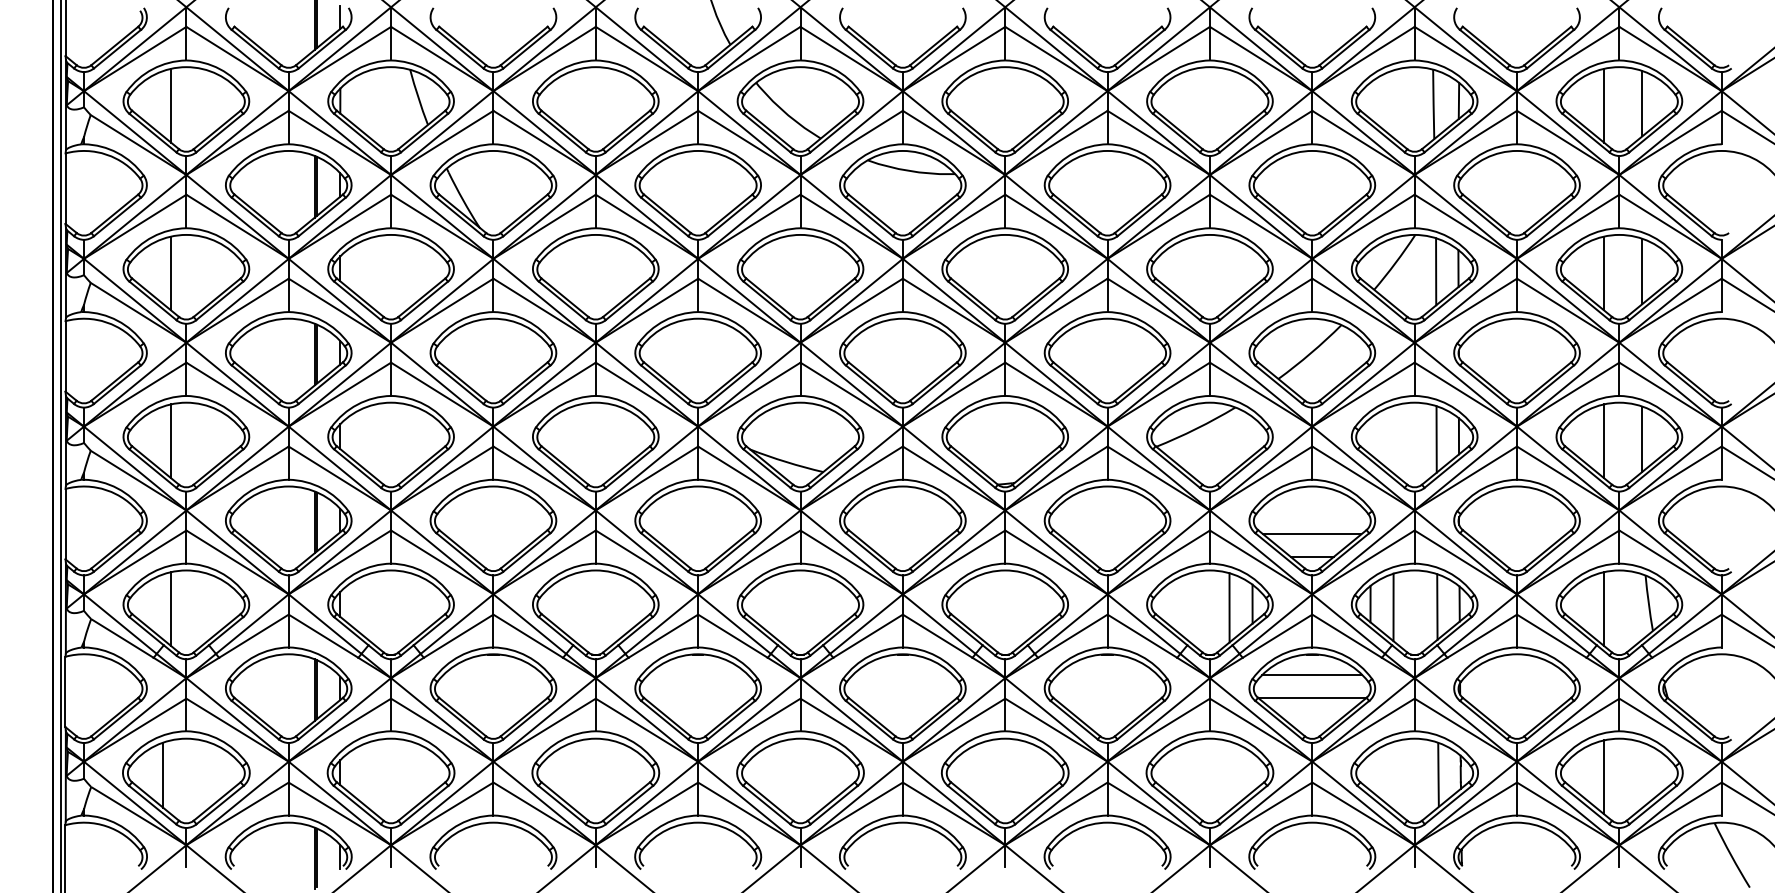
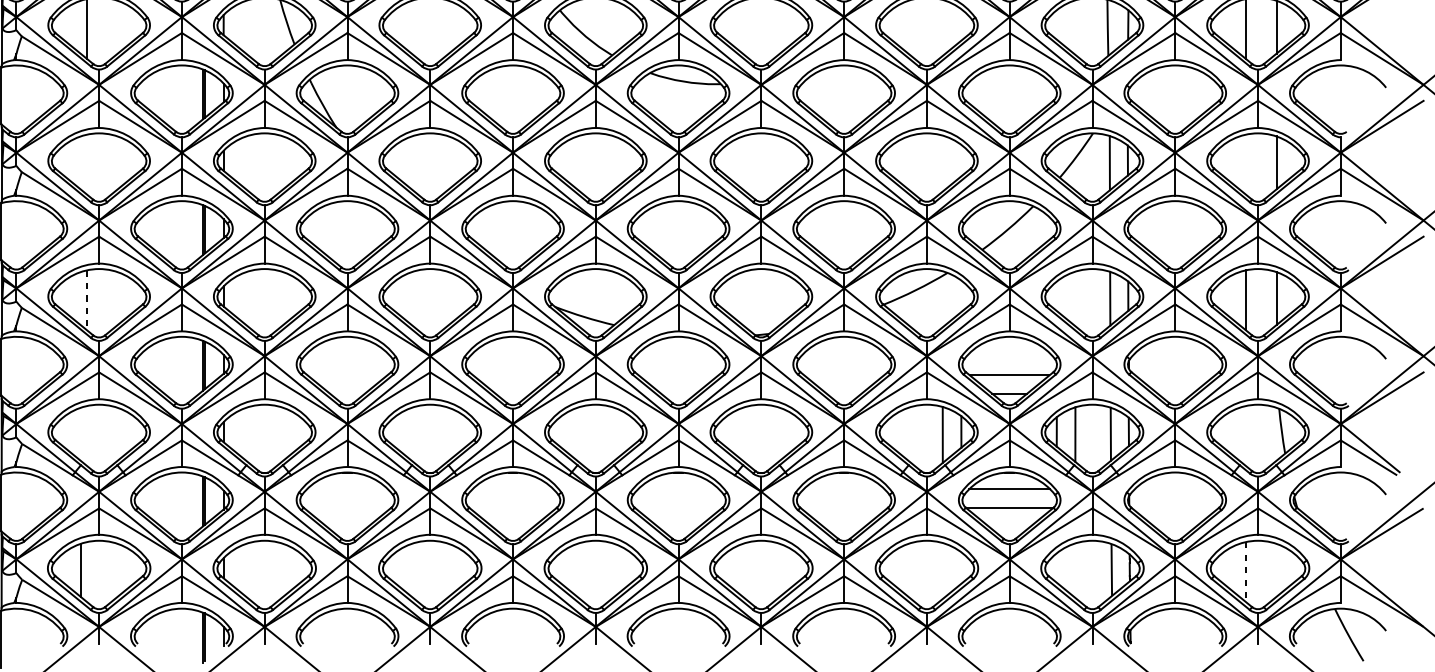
line: (170, 273) -> (86, 164), removed
line: (1604, 273) -> (1246, 164), removed
line: (170, 441) -> (86, 300), solid -> dashed
line: (170, 608) -> (86, 435), removed
line: (1604, 608) -> (1246, 435), removed
line: (1604, 777) -> (1246, 572), solid -> dashed

